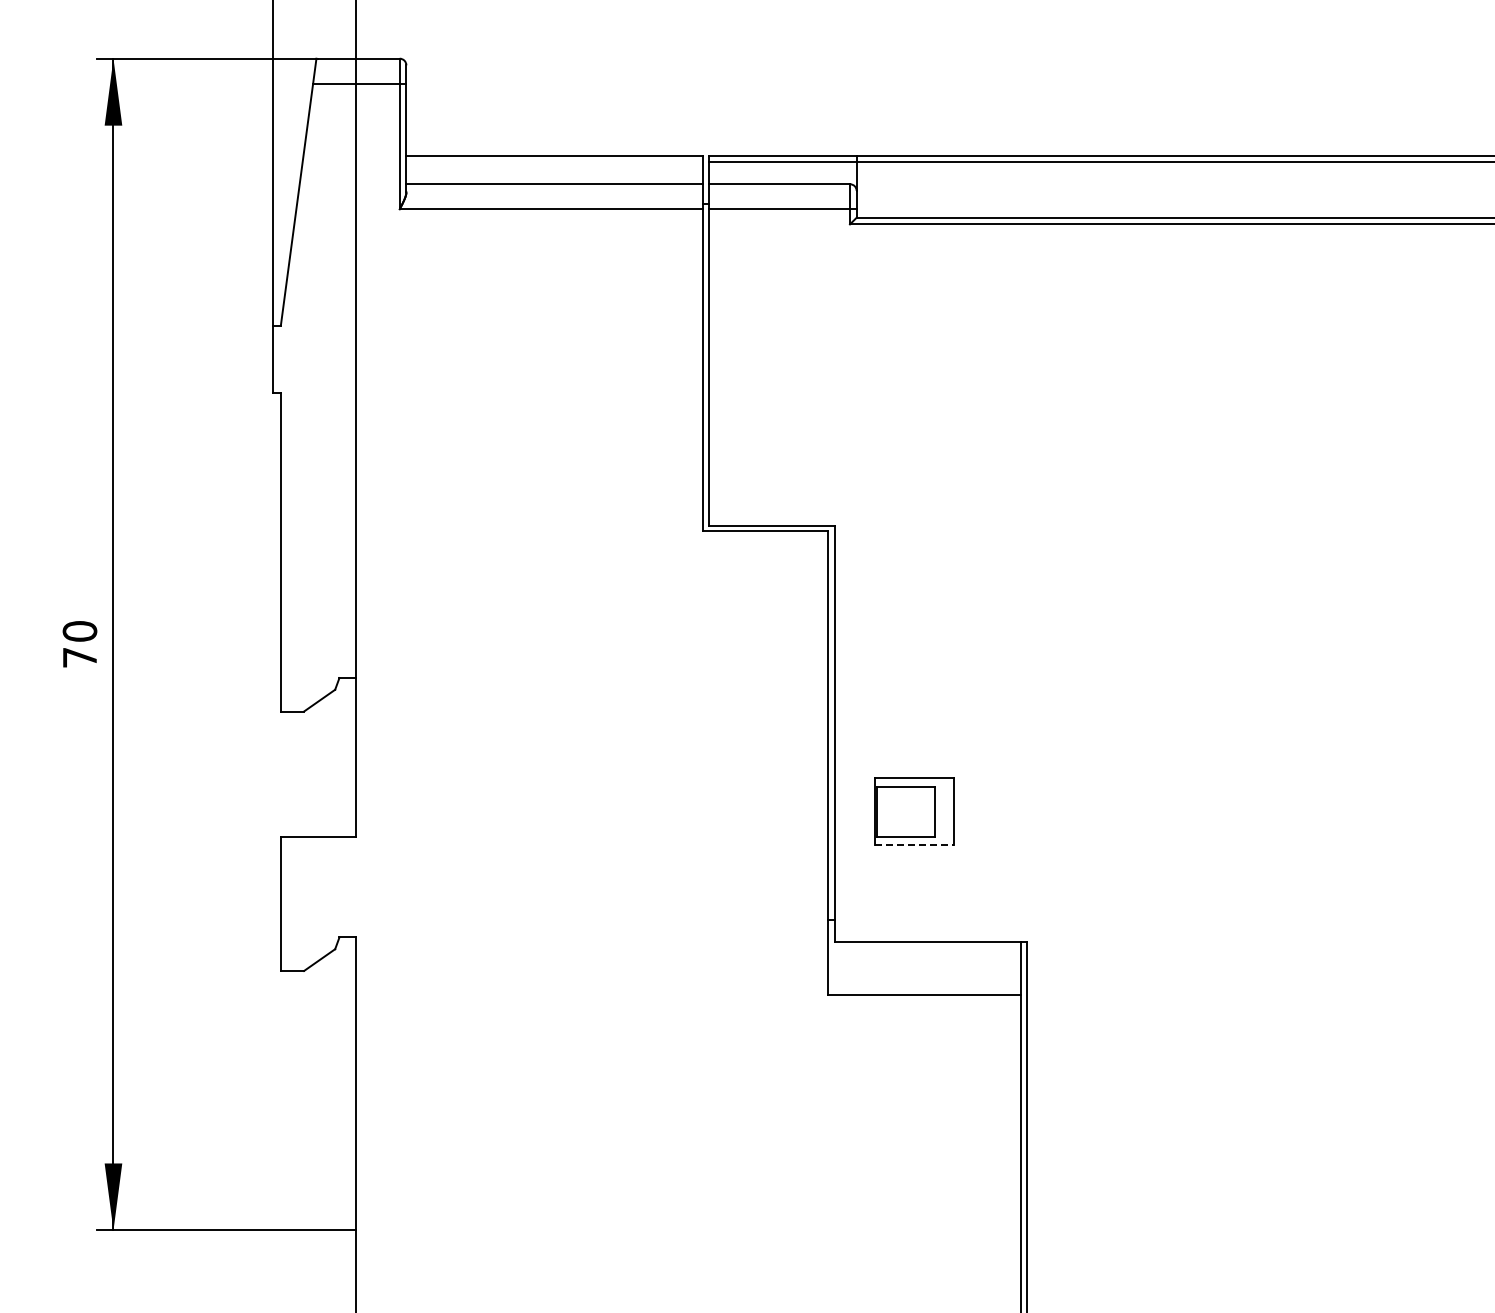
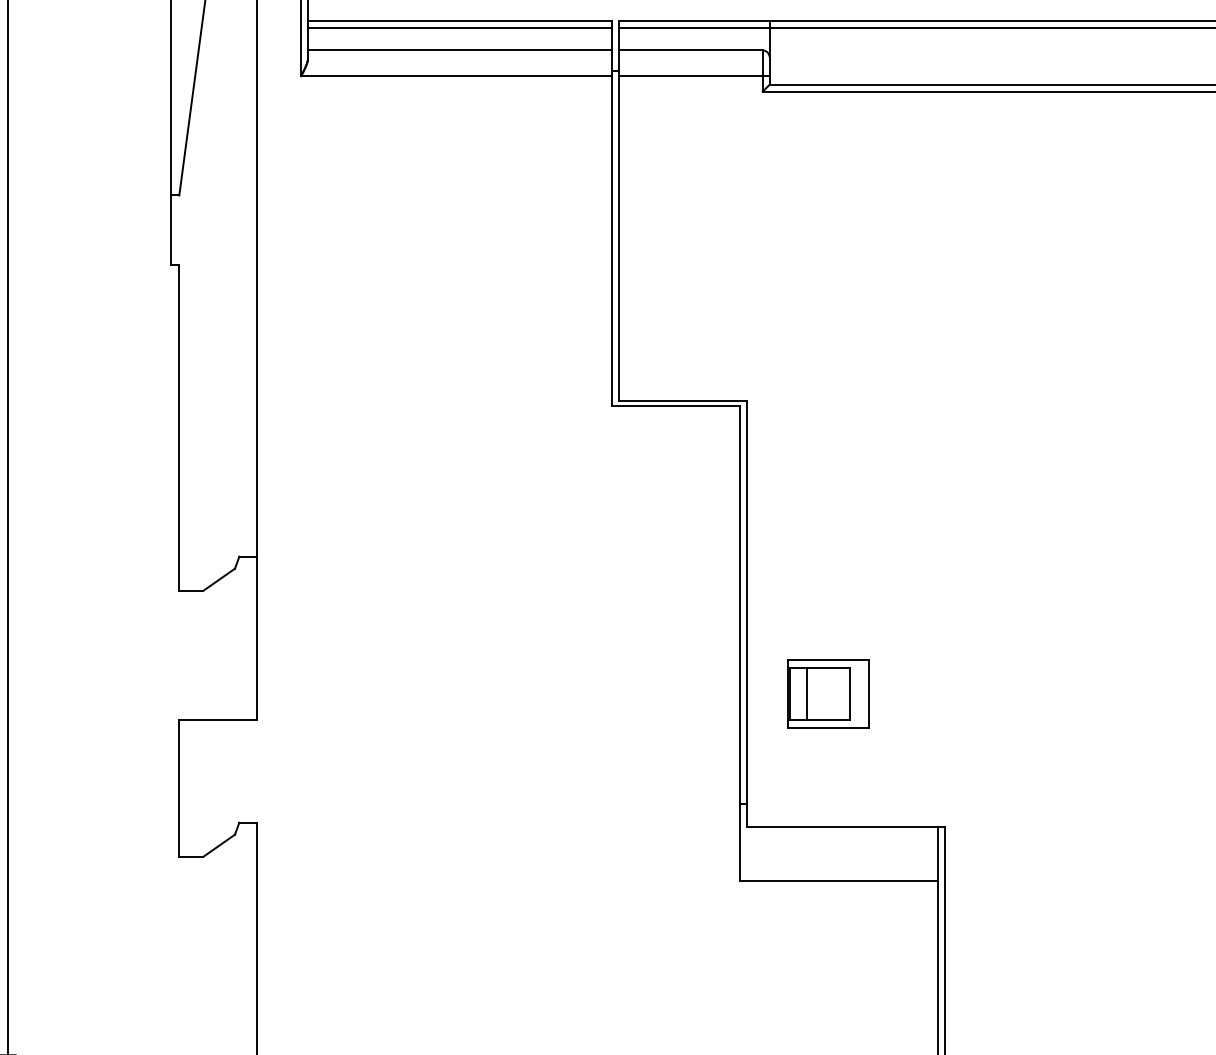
line: (554, 162) -> (459, 28), added
line: (893, 811) -> (807, 693), added
line: (914, 845) -> (828, 728), dashed -> solid

